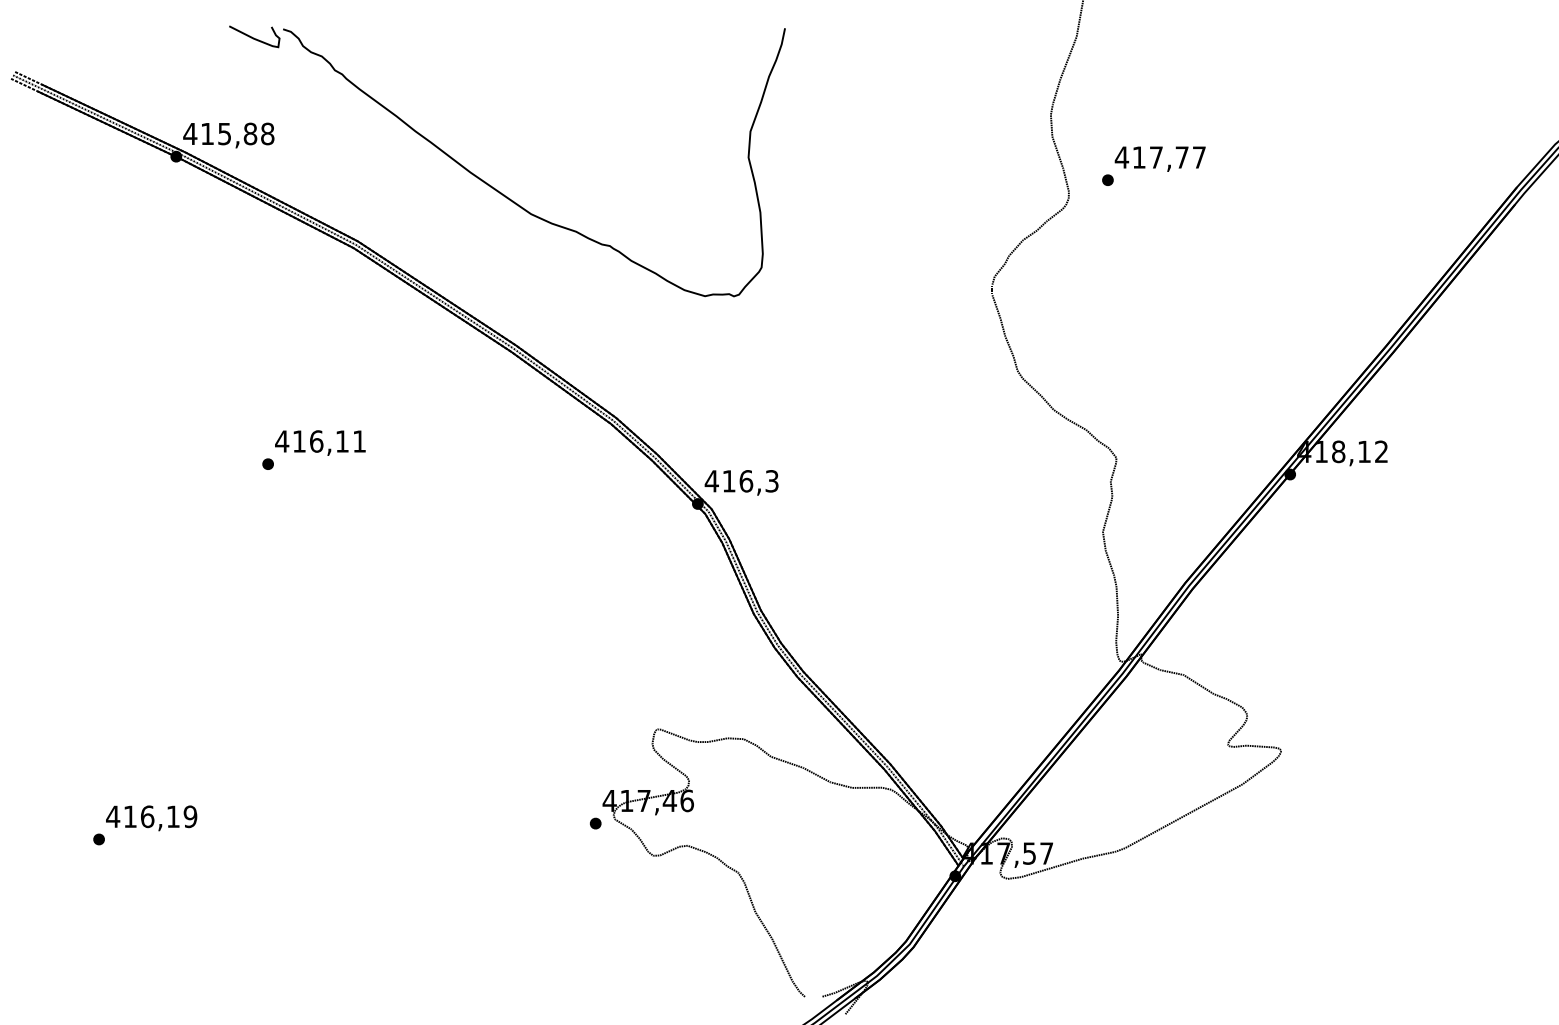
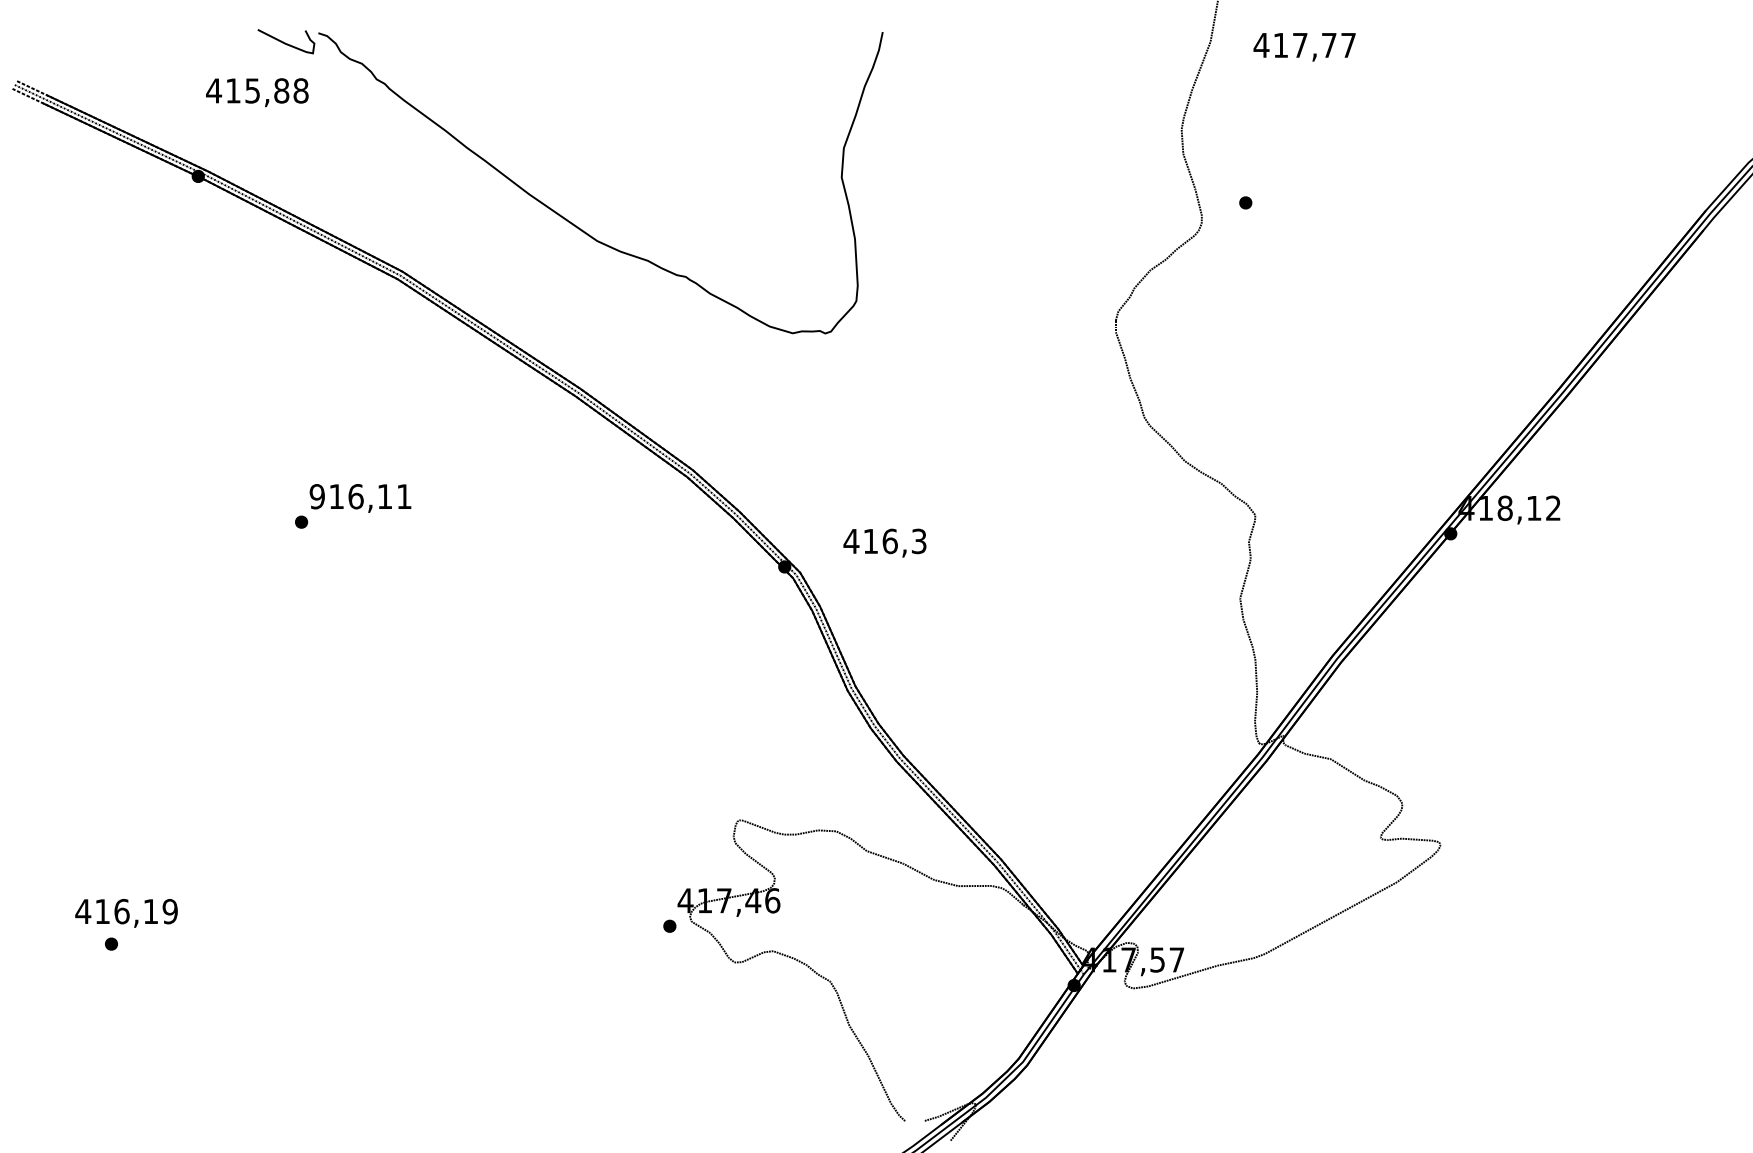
text: (228, 135) -> (257, 92), moved
text: (1160, 159) -> (1304, 47), moved
text: (282, 441) -> (317, 496), 416,11 -> 916,11
text: (741, 482) -> (884, 542), moved
text: (151, 818) -> (126, 913), moved

